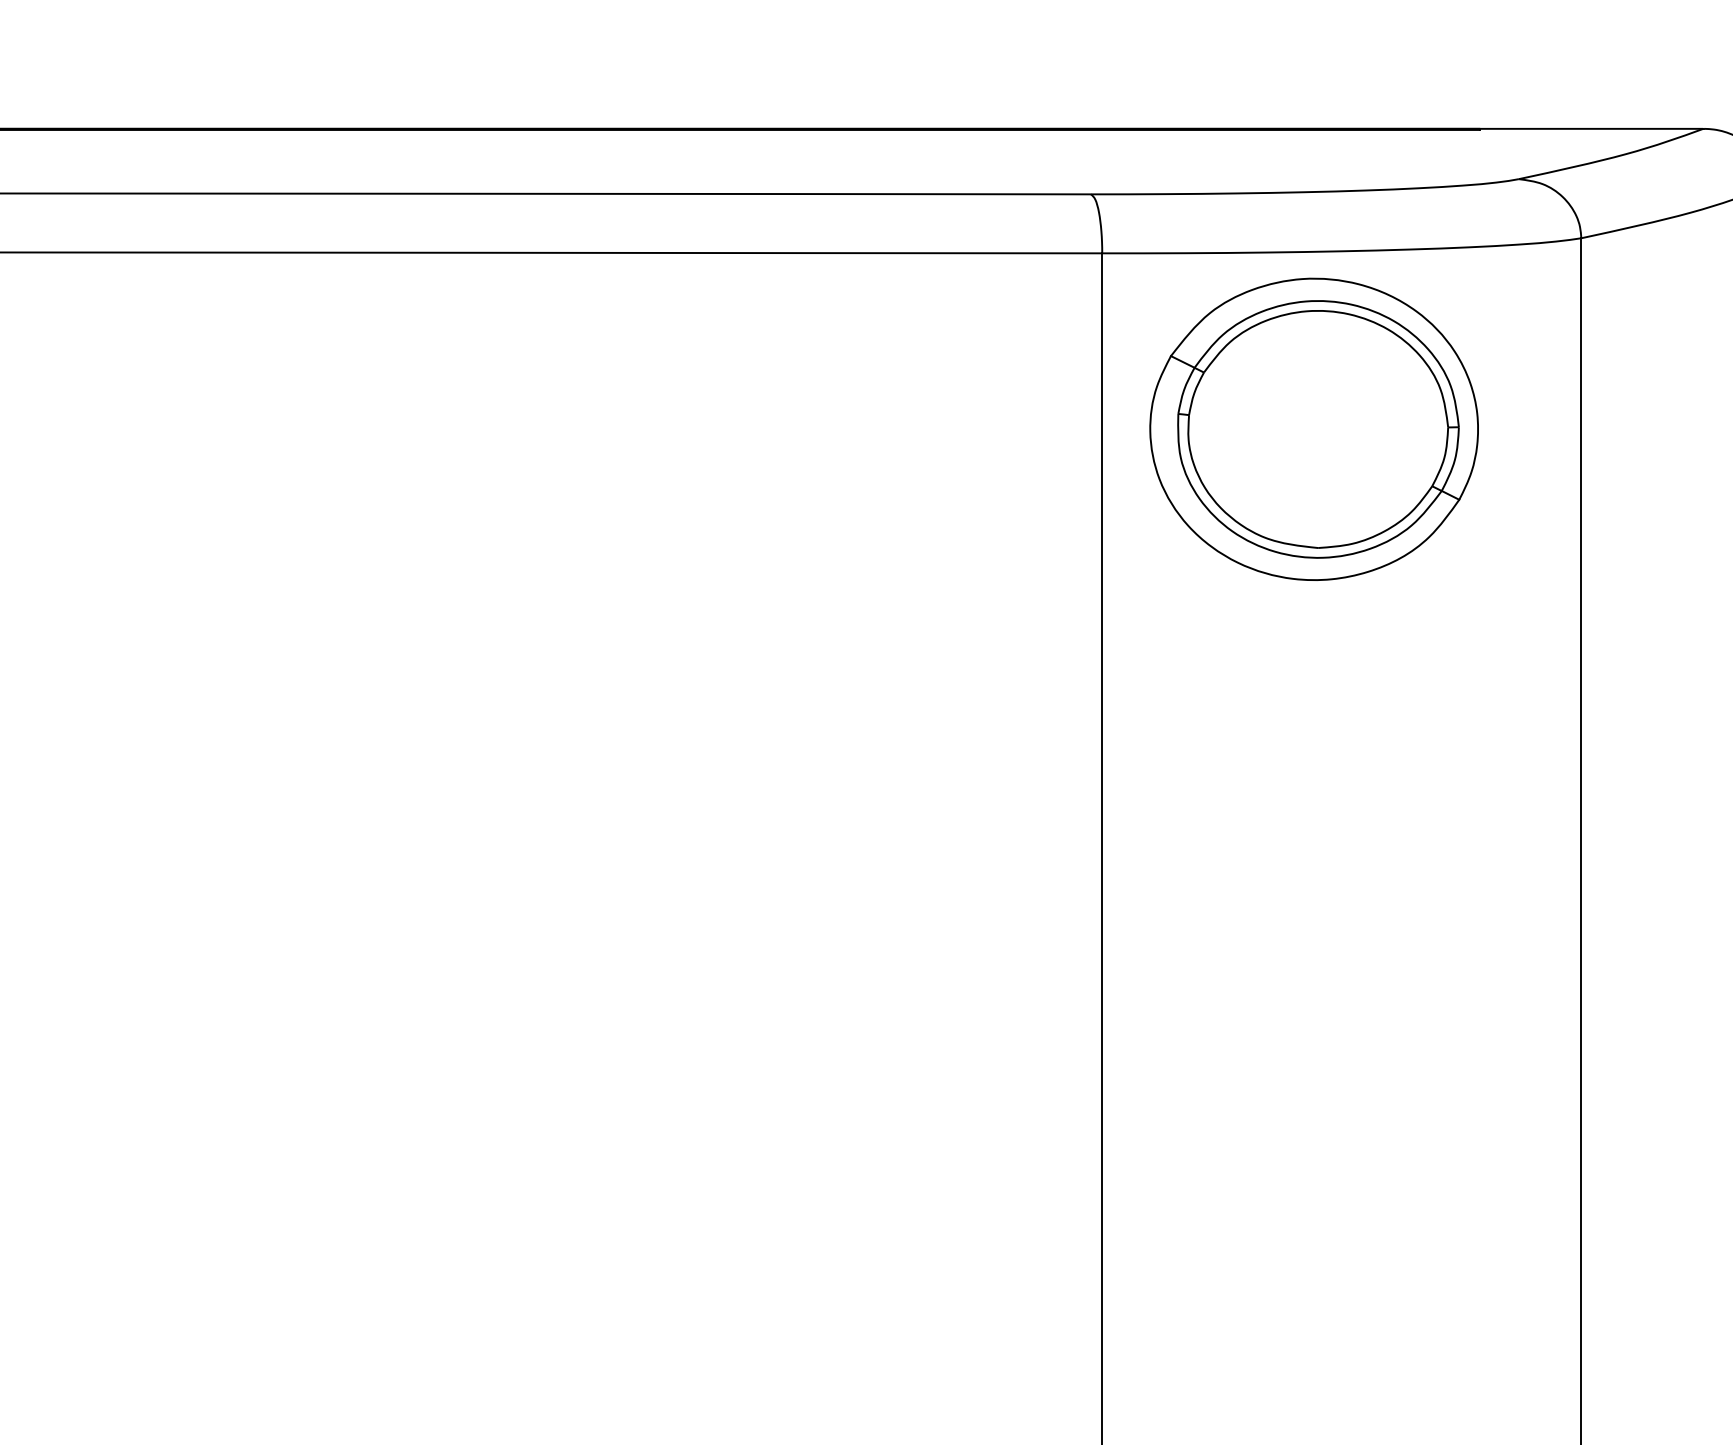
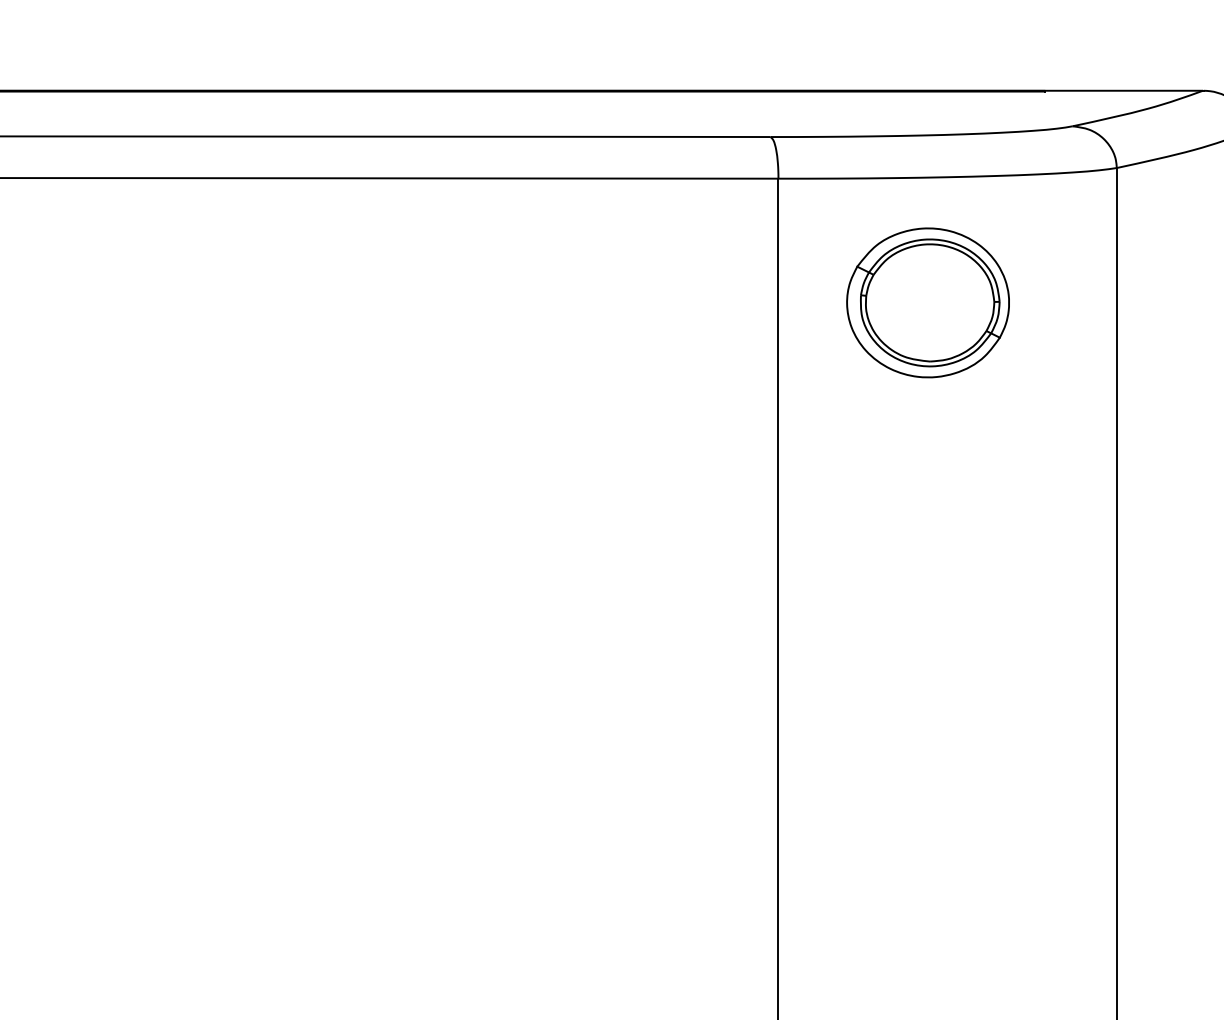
part: (1313, 428) -> (927, 302), size x0.7

